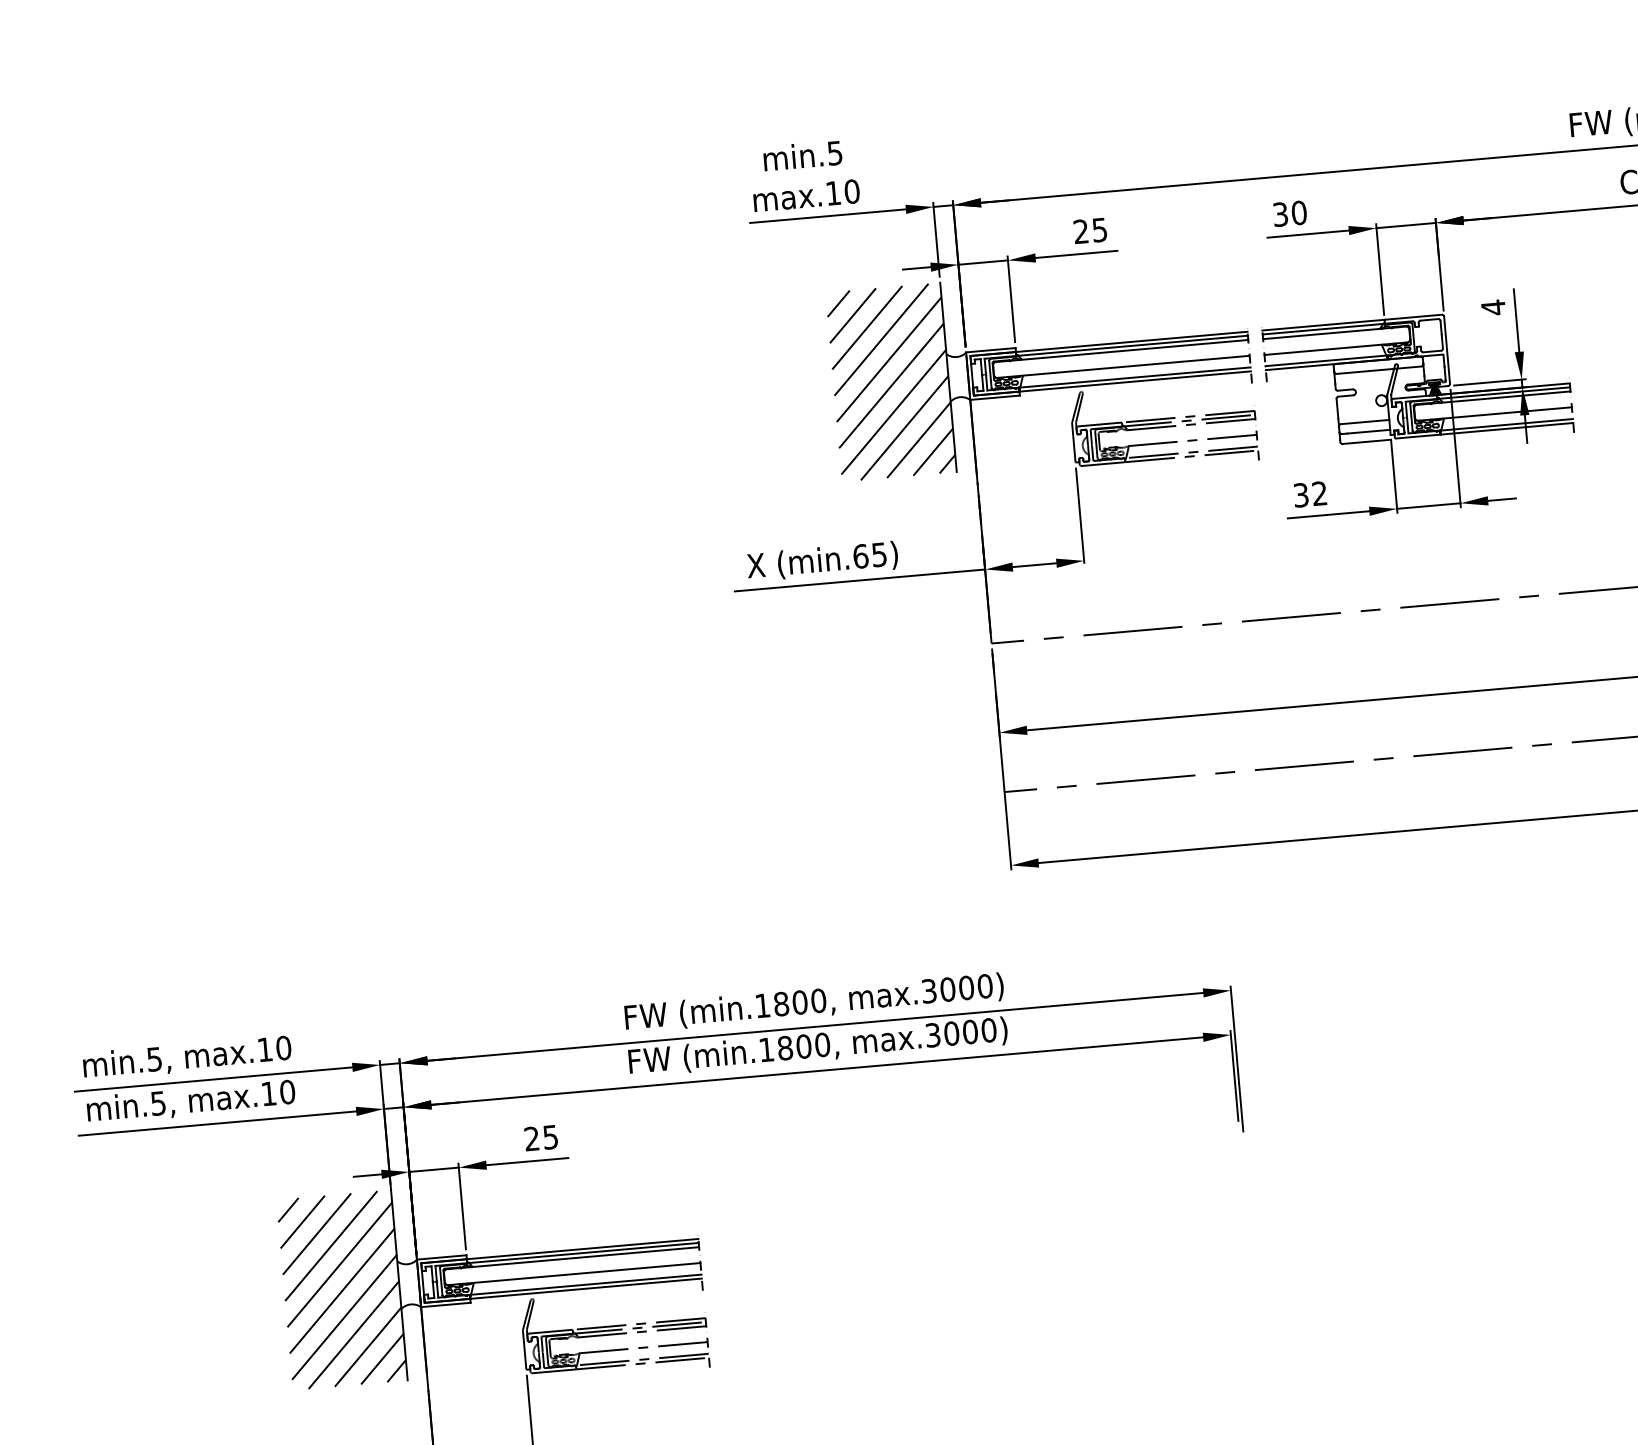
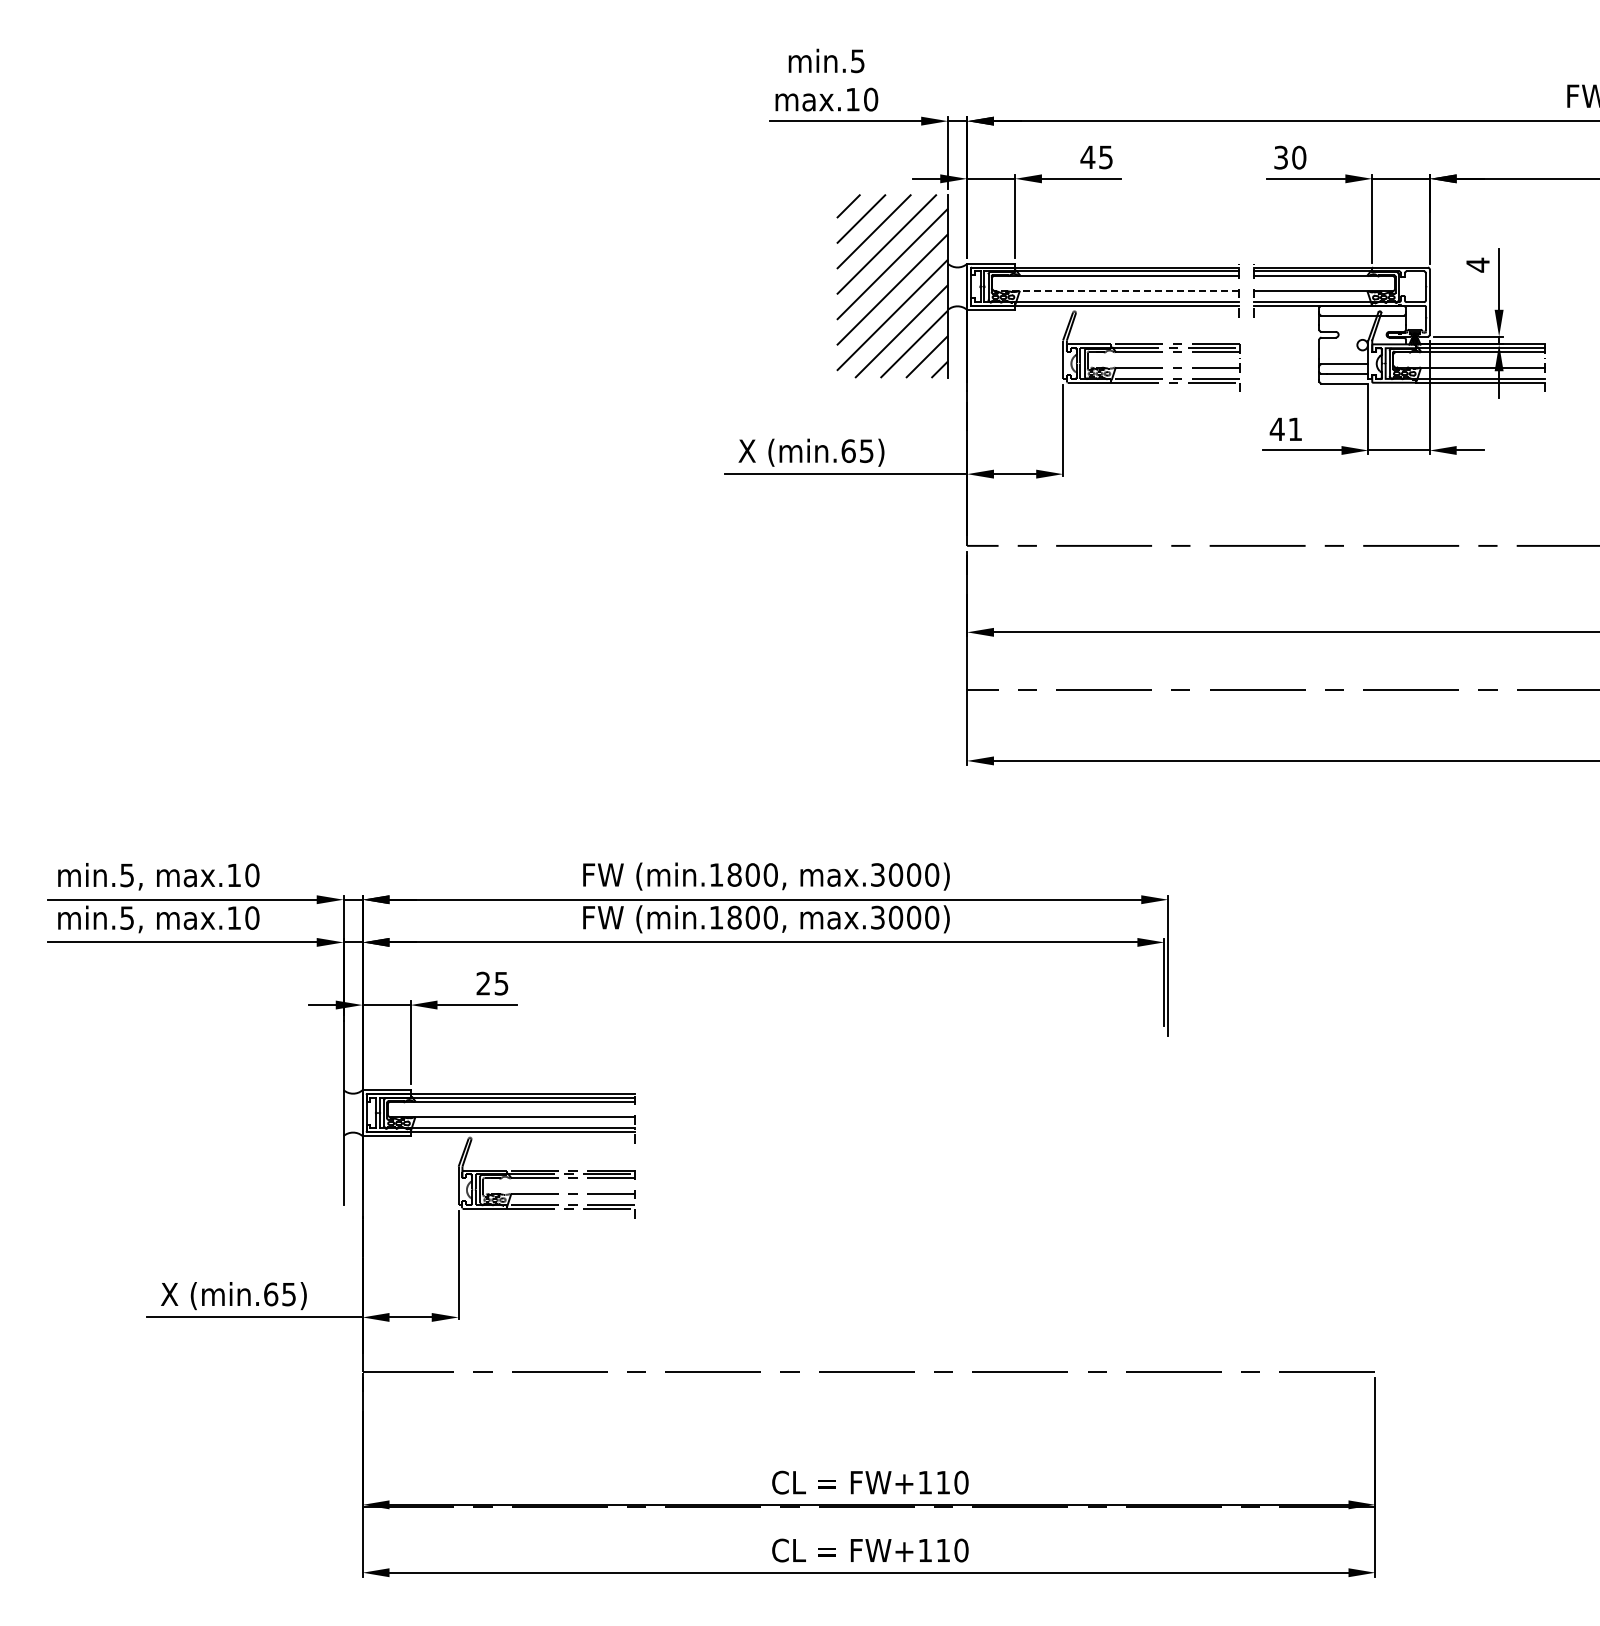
text: (1080, 230) -> (1087, 156), 25 -> 45
line: (1122, 366) -> (1116, 290), solid -> dashed
text: (1309, 494) -> (1285, 429), 32 -> 41
hatch: (341, 1289) -> (287, 1112), removed

